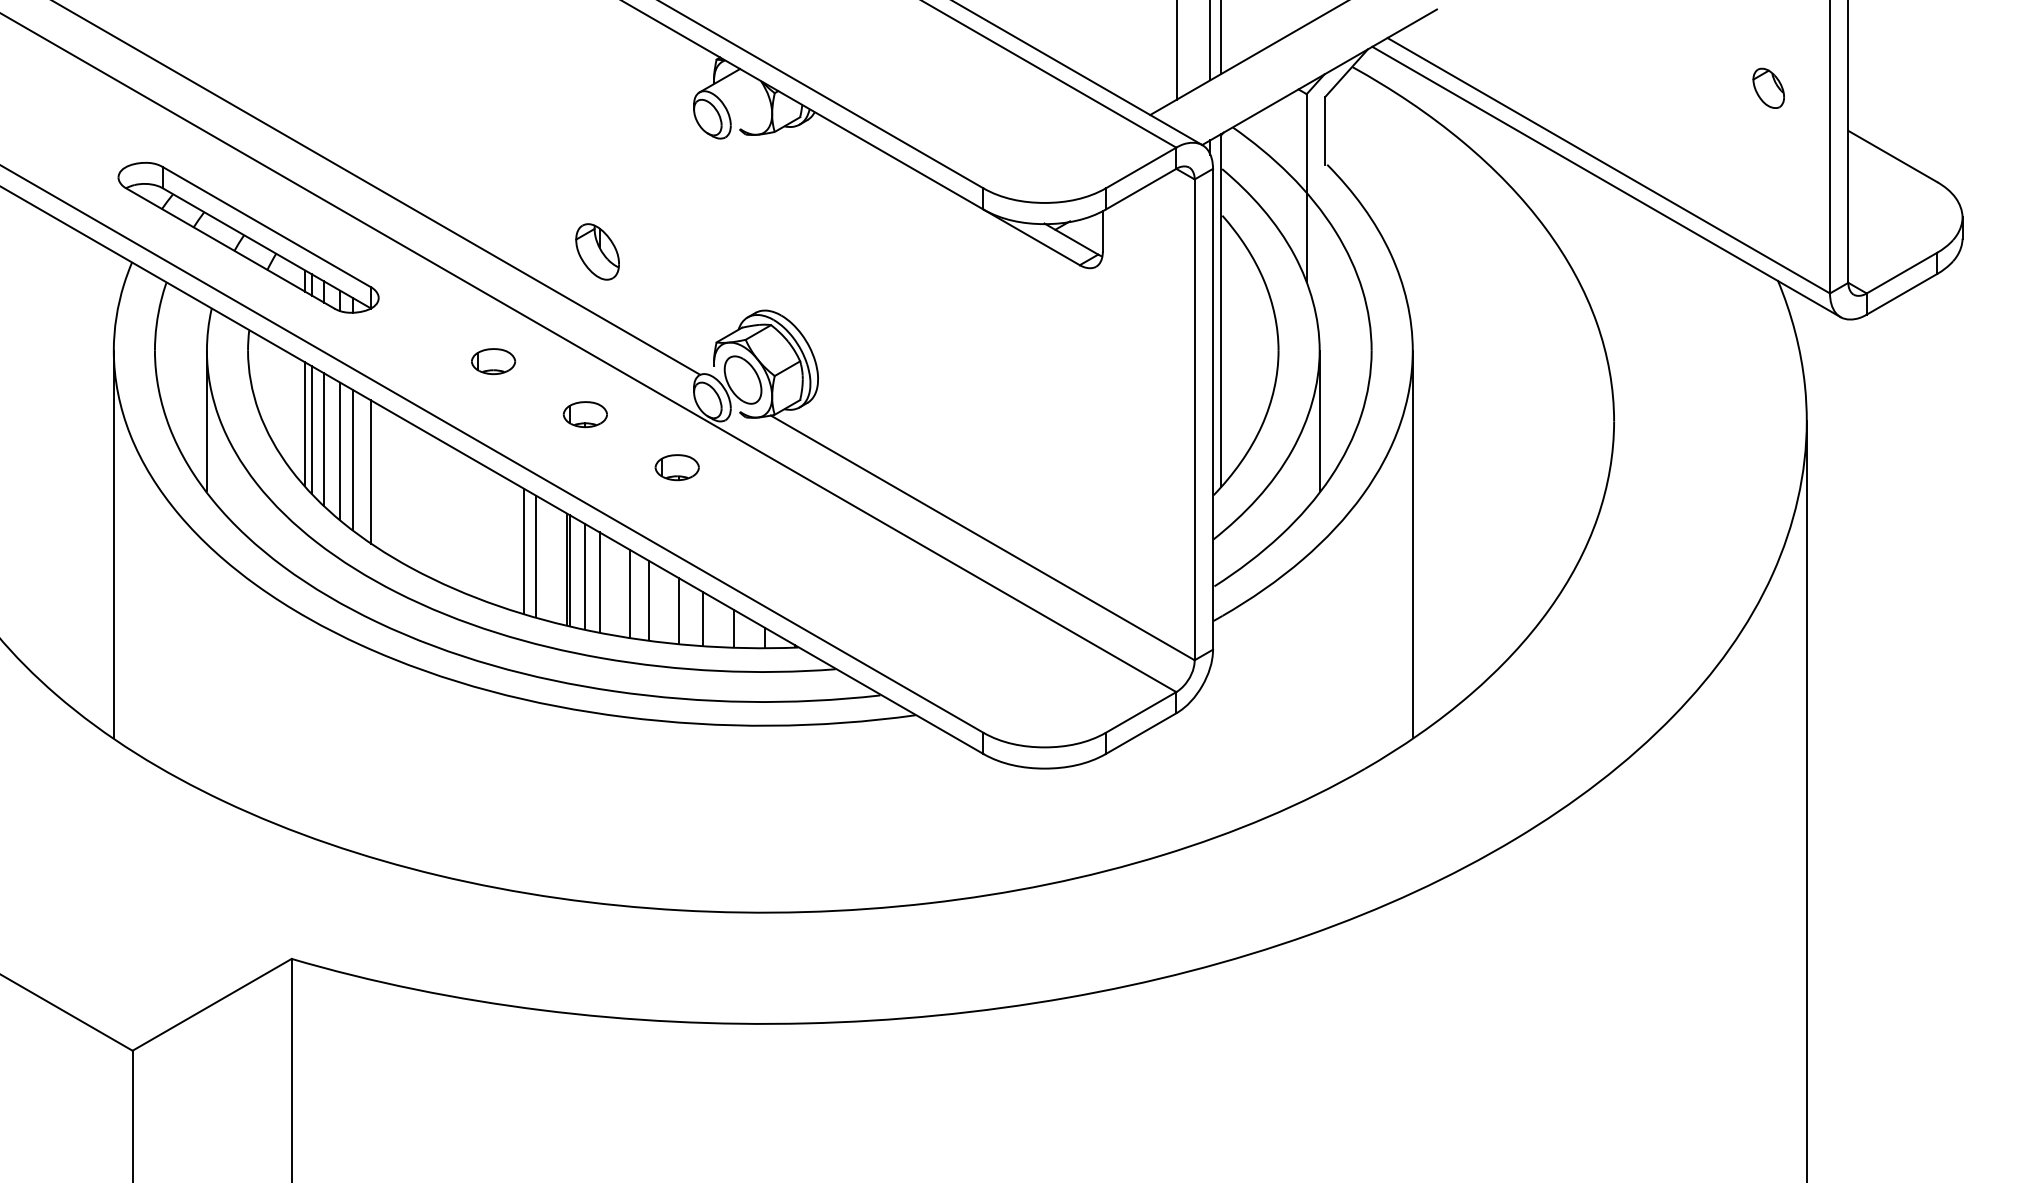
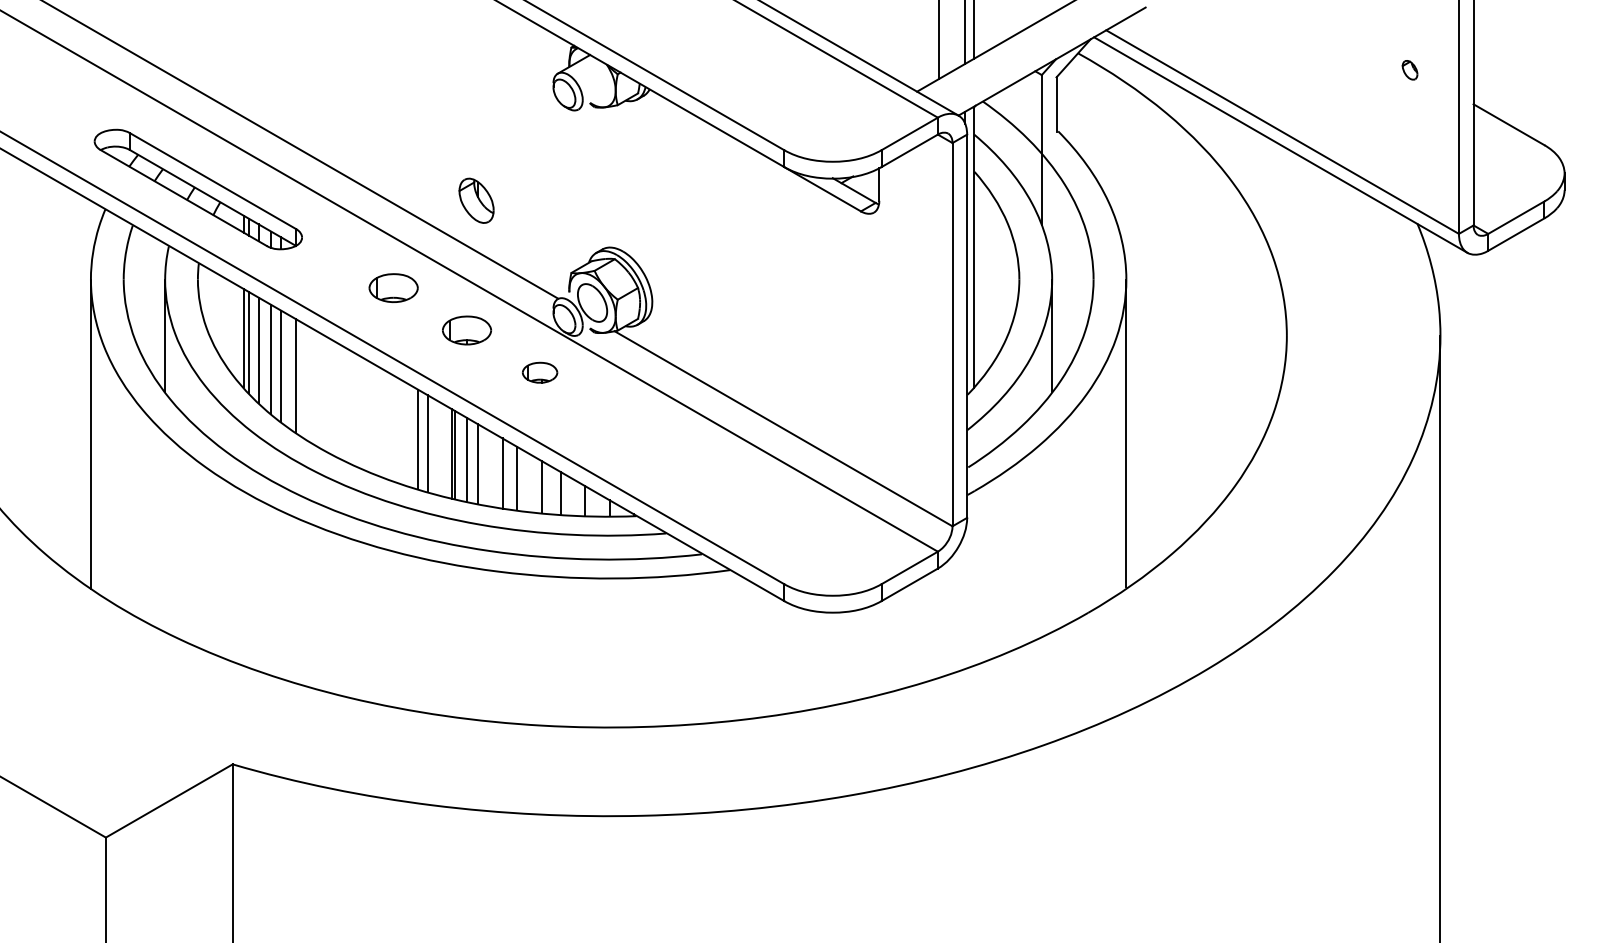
part: (1767, 87) -> (1409, 69), size x0.6
part: (493, 361) -> (393, 288), size x1.4
part: (584, 414) -> (466, 330), size x1.4

